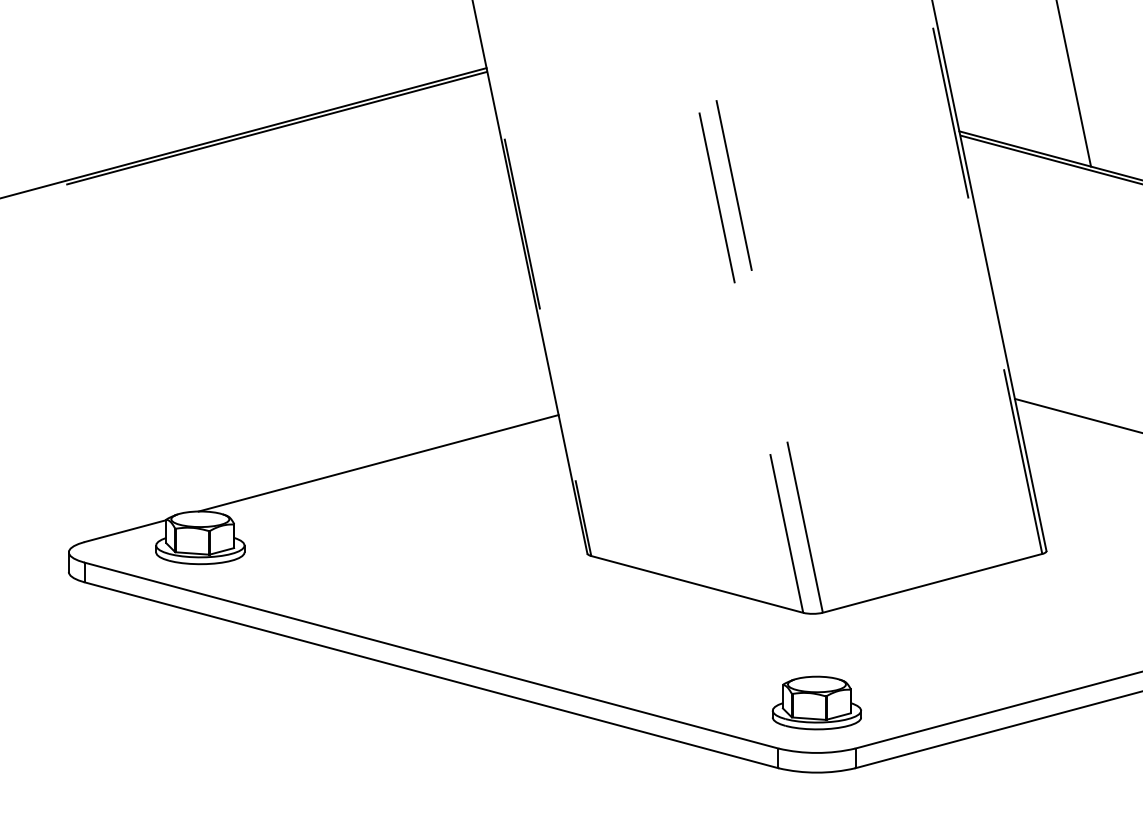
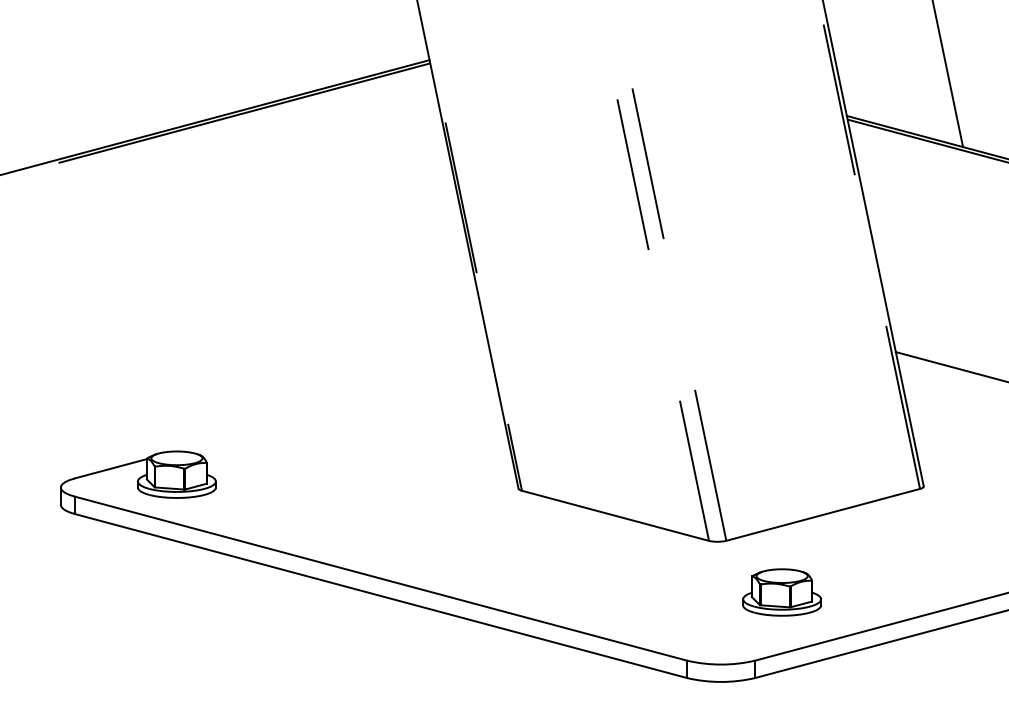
line: (378, 462) -> (334, 408), removed
part: (816, 703) -> (781, 592), moved

